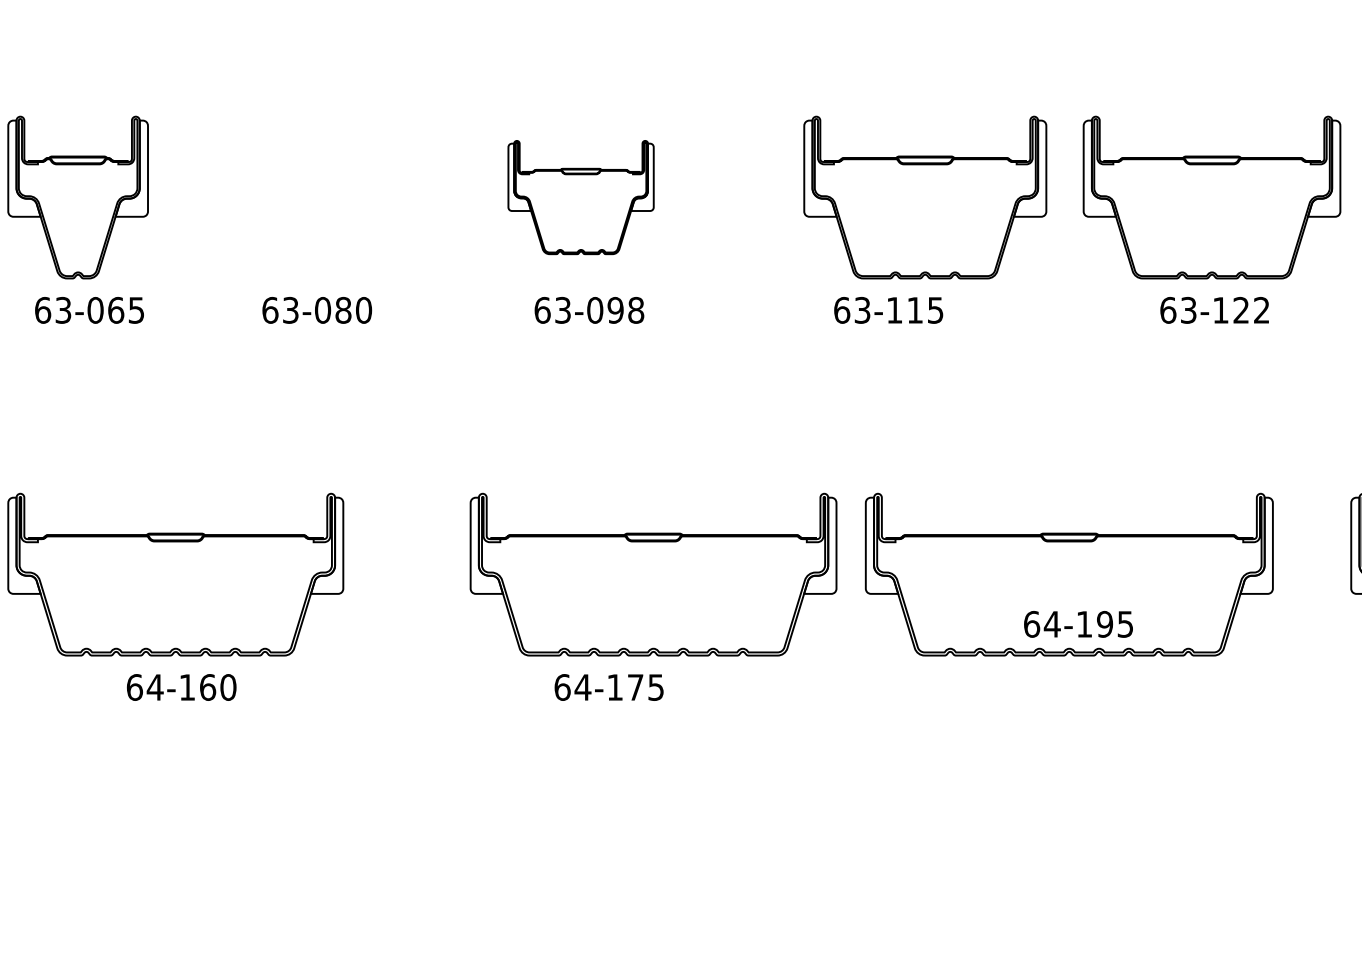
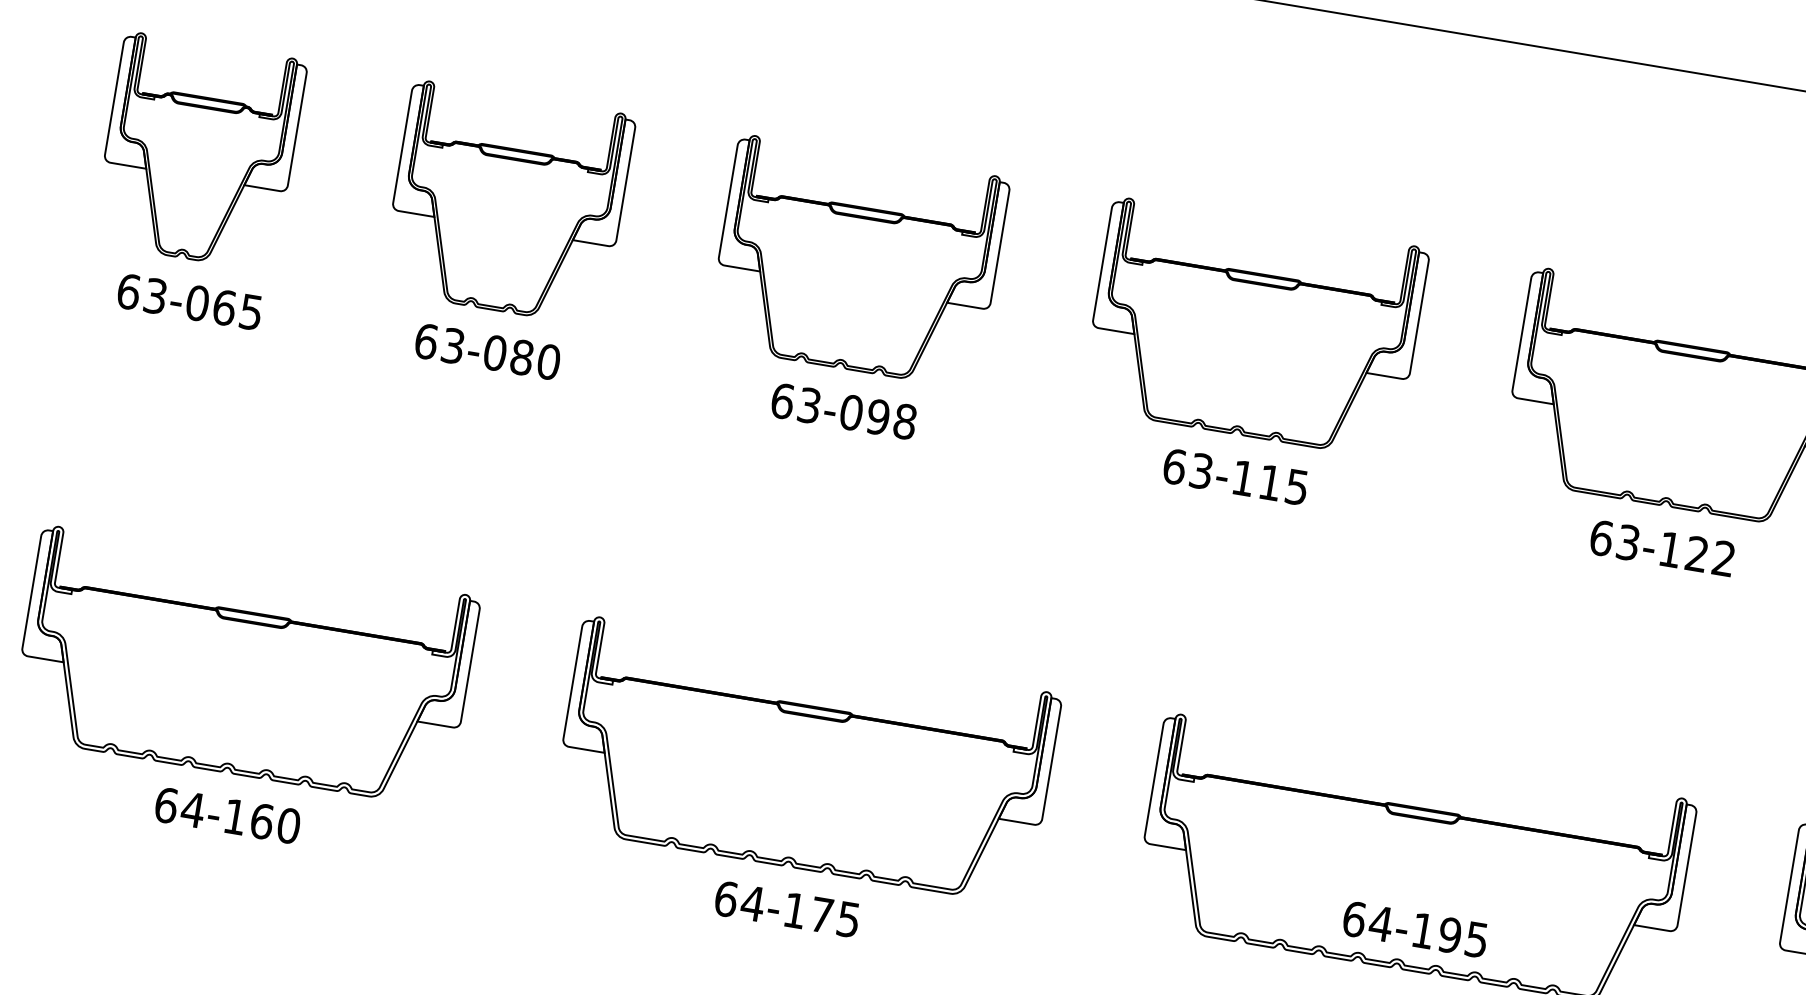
part: (313, 197) -> (507, 203), added
part: (580, 197) -> (857, 261), size x1.43
part: (925, 197) -> (1254, 328), moved
part: (653, 574) -> (805, 760), moved

